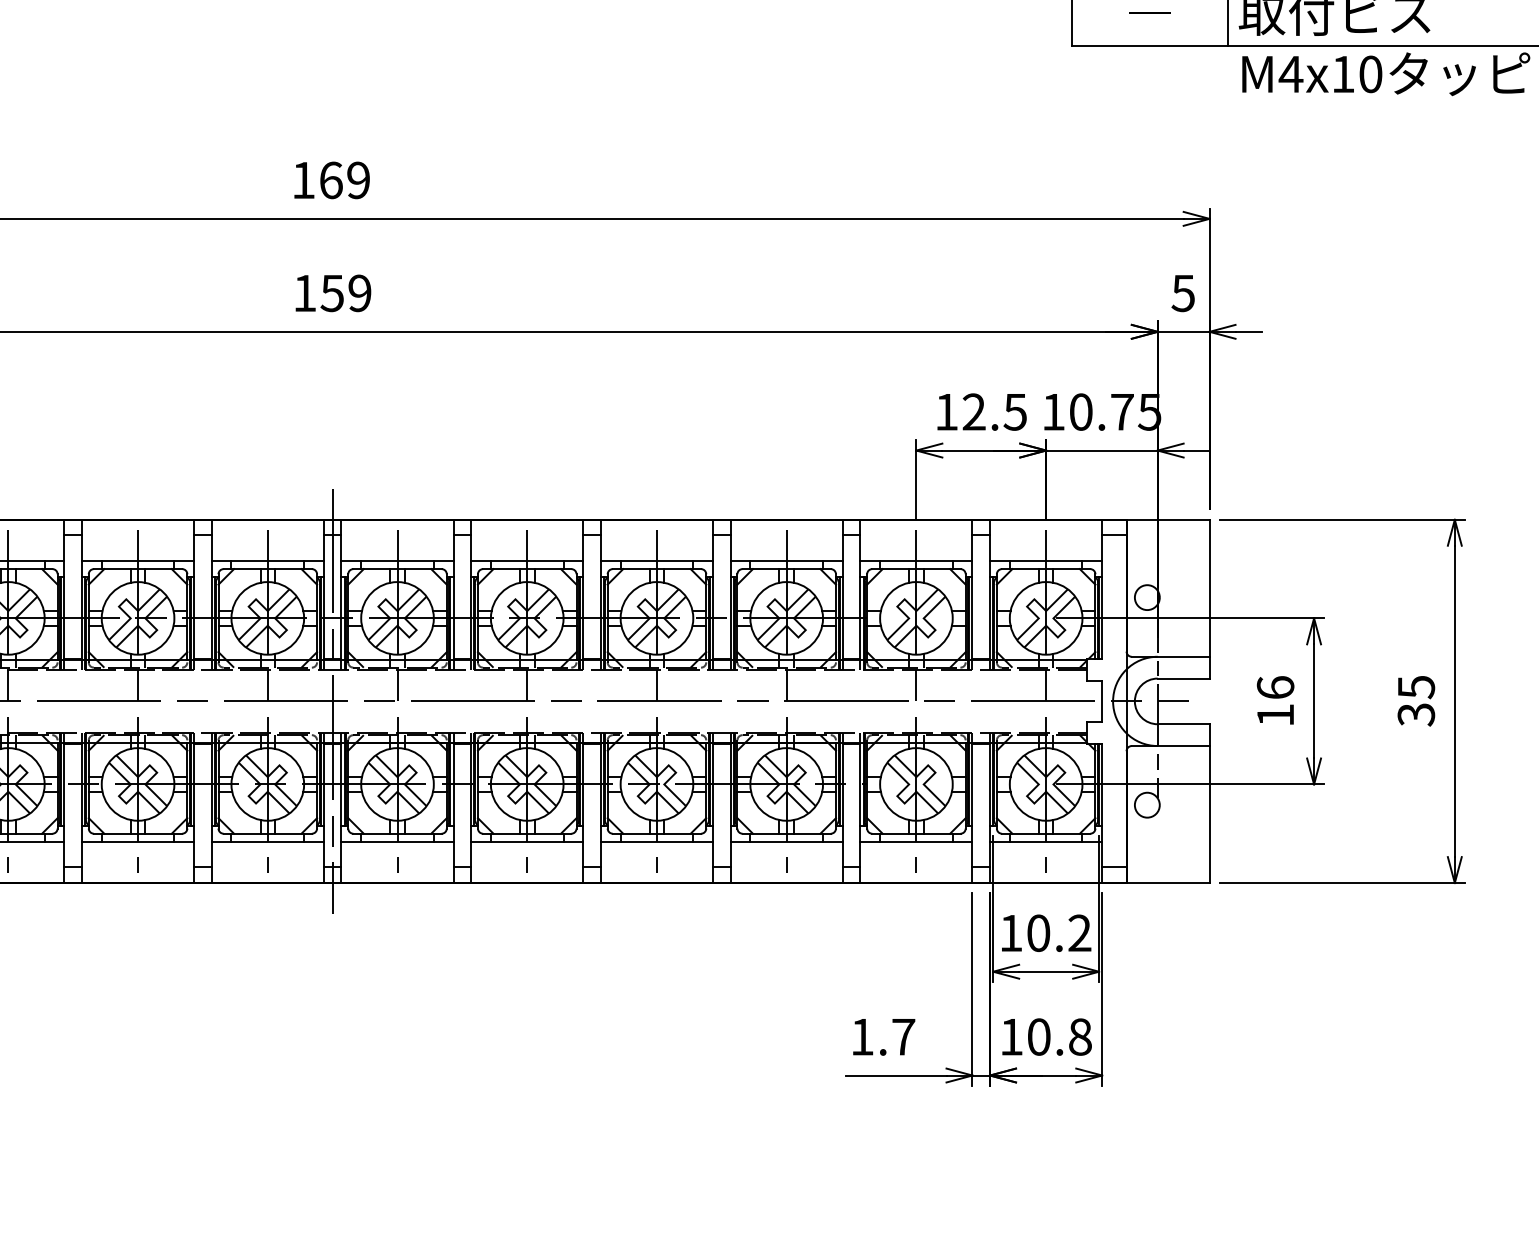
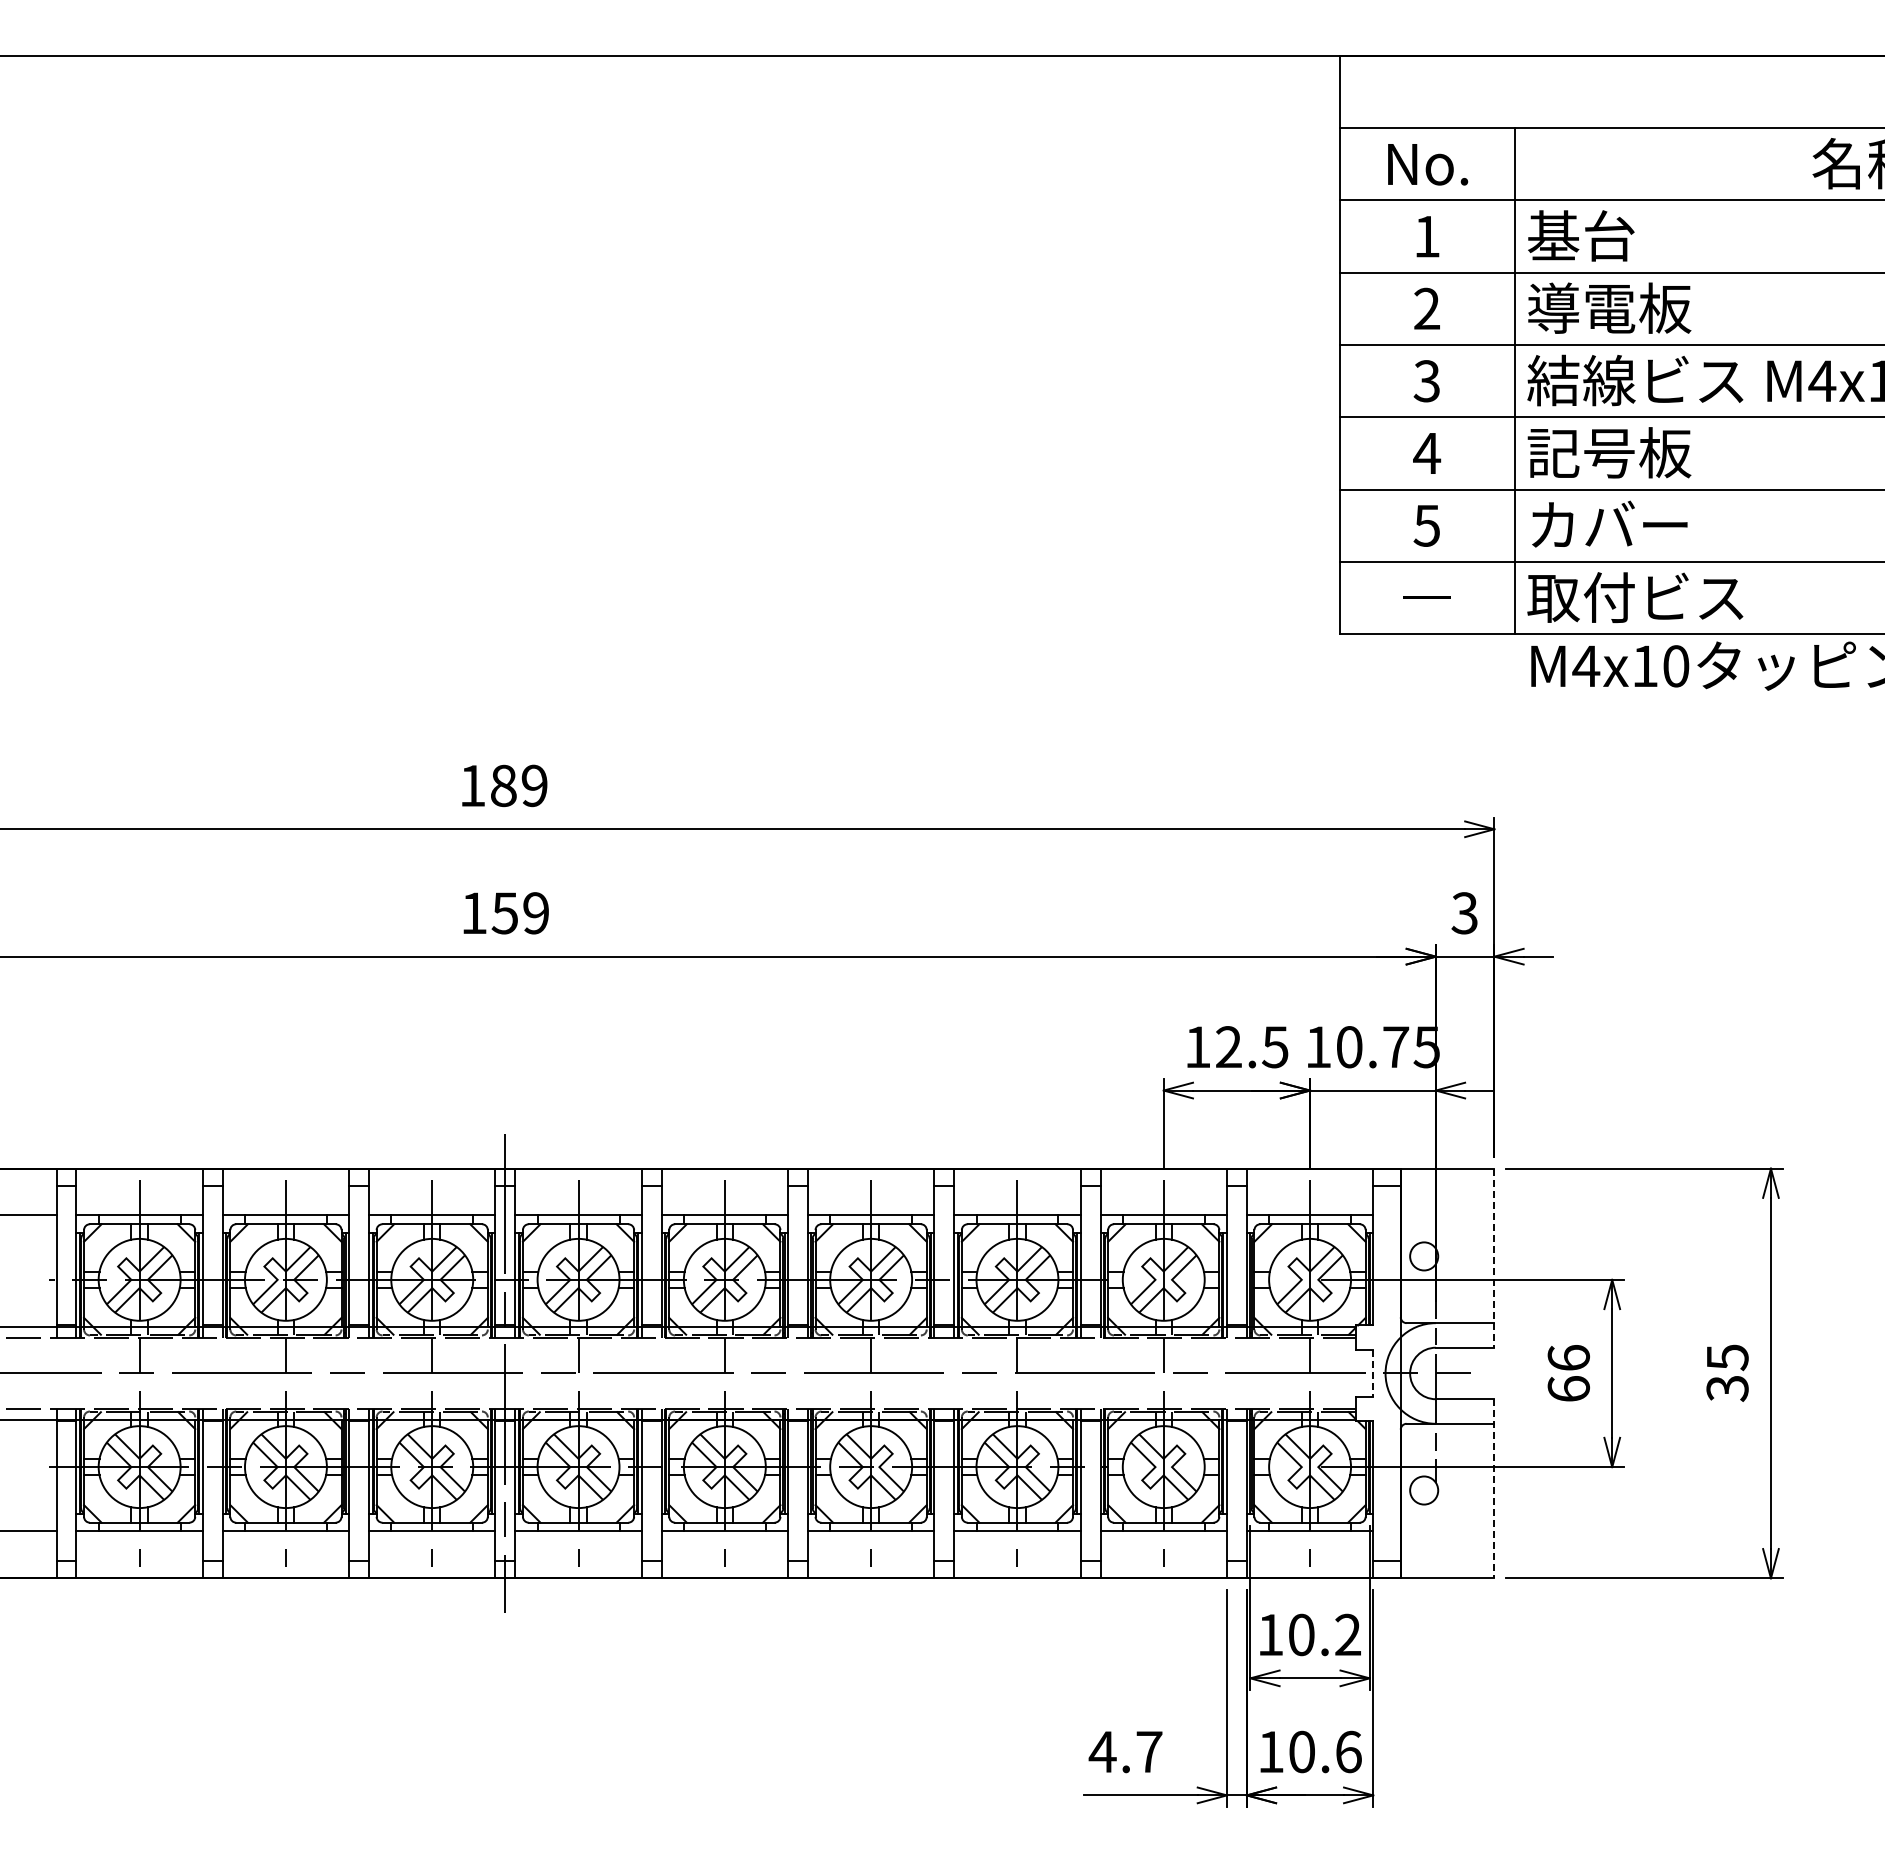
text: (330, 180) -> (503, 785), 169 -> 189
text: (1183, 292) -> (1464, 912), 5 -> 3
line: (1209, 599) -> (1494, 1258), solid -> dashed
line: (1102, 701) -> (1373, 1373), solid -> dashed
text: (1275, 714) -> (1568, 1388), 16 -> 66
line: (1209, 803) -> (1494, 1488), solid -> dashed
text: (862, 1036) -> (1102, 1751), 1.7 -> 4.7
text: (1080, 1036) -> (1348, 1751), 10.8 -> 10.6

